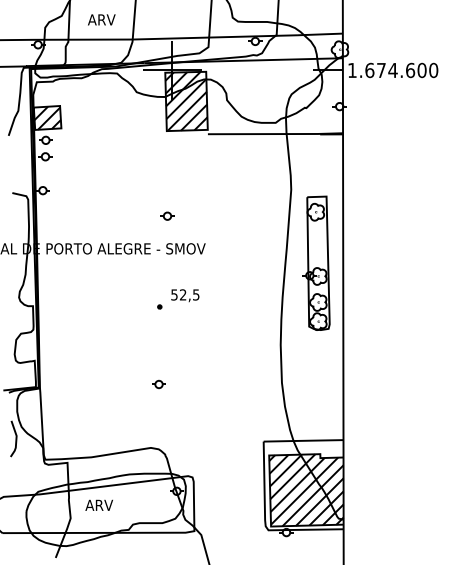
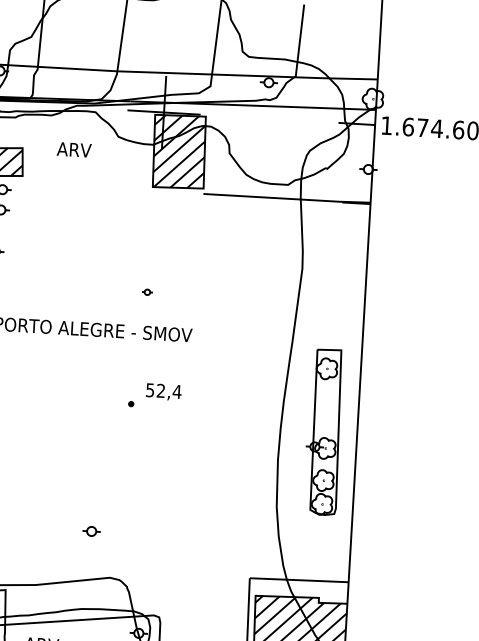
text: (101, 19) -> (74, 149), moved
part: (167, 215) -> (147, 291), size x0.6
part: (316, 262) -> (324, 431), moved
text: (195, 294) -> (176, 391), 52,5 -> 52,4
part: (158, 384) -> (91, 531), moved

